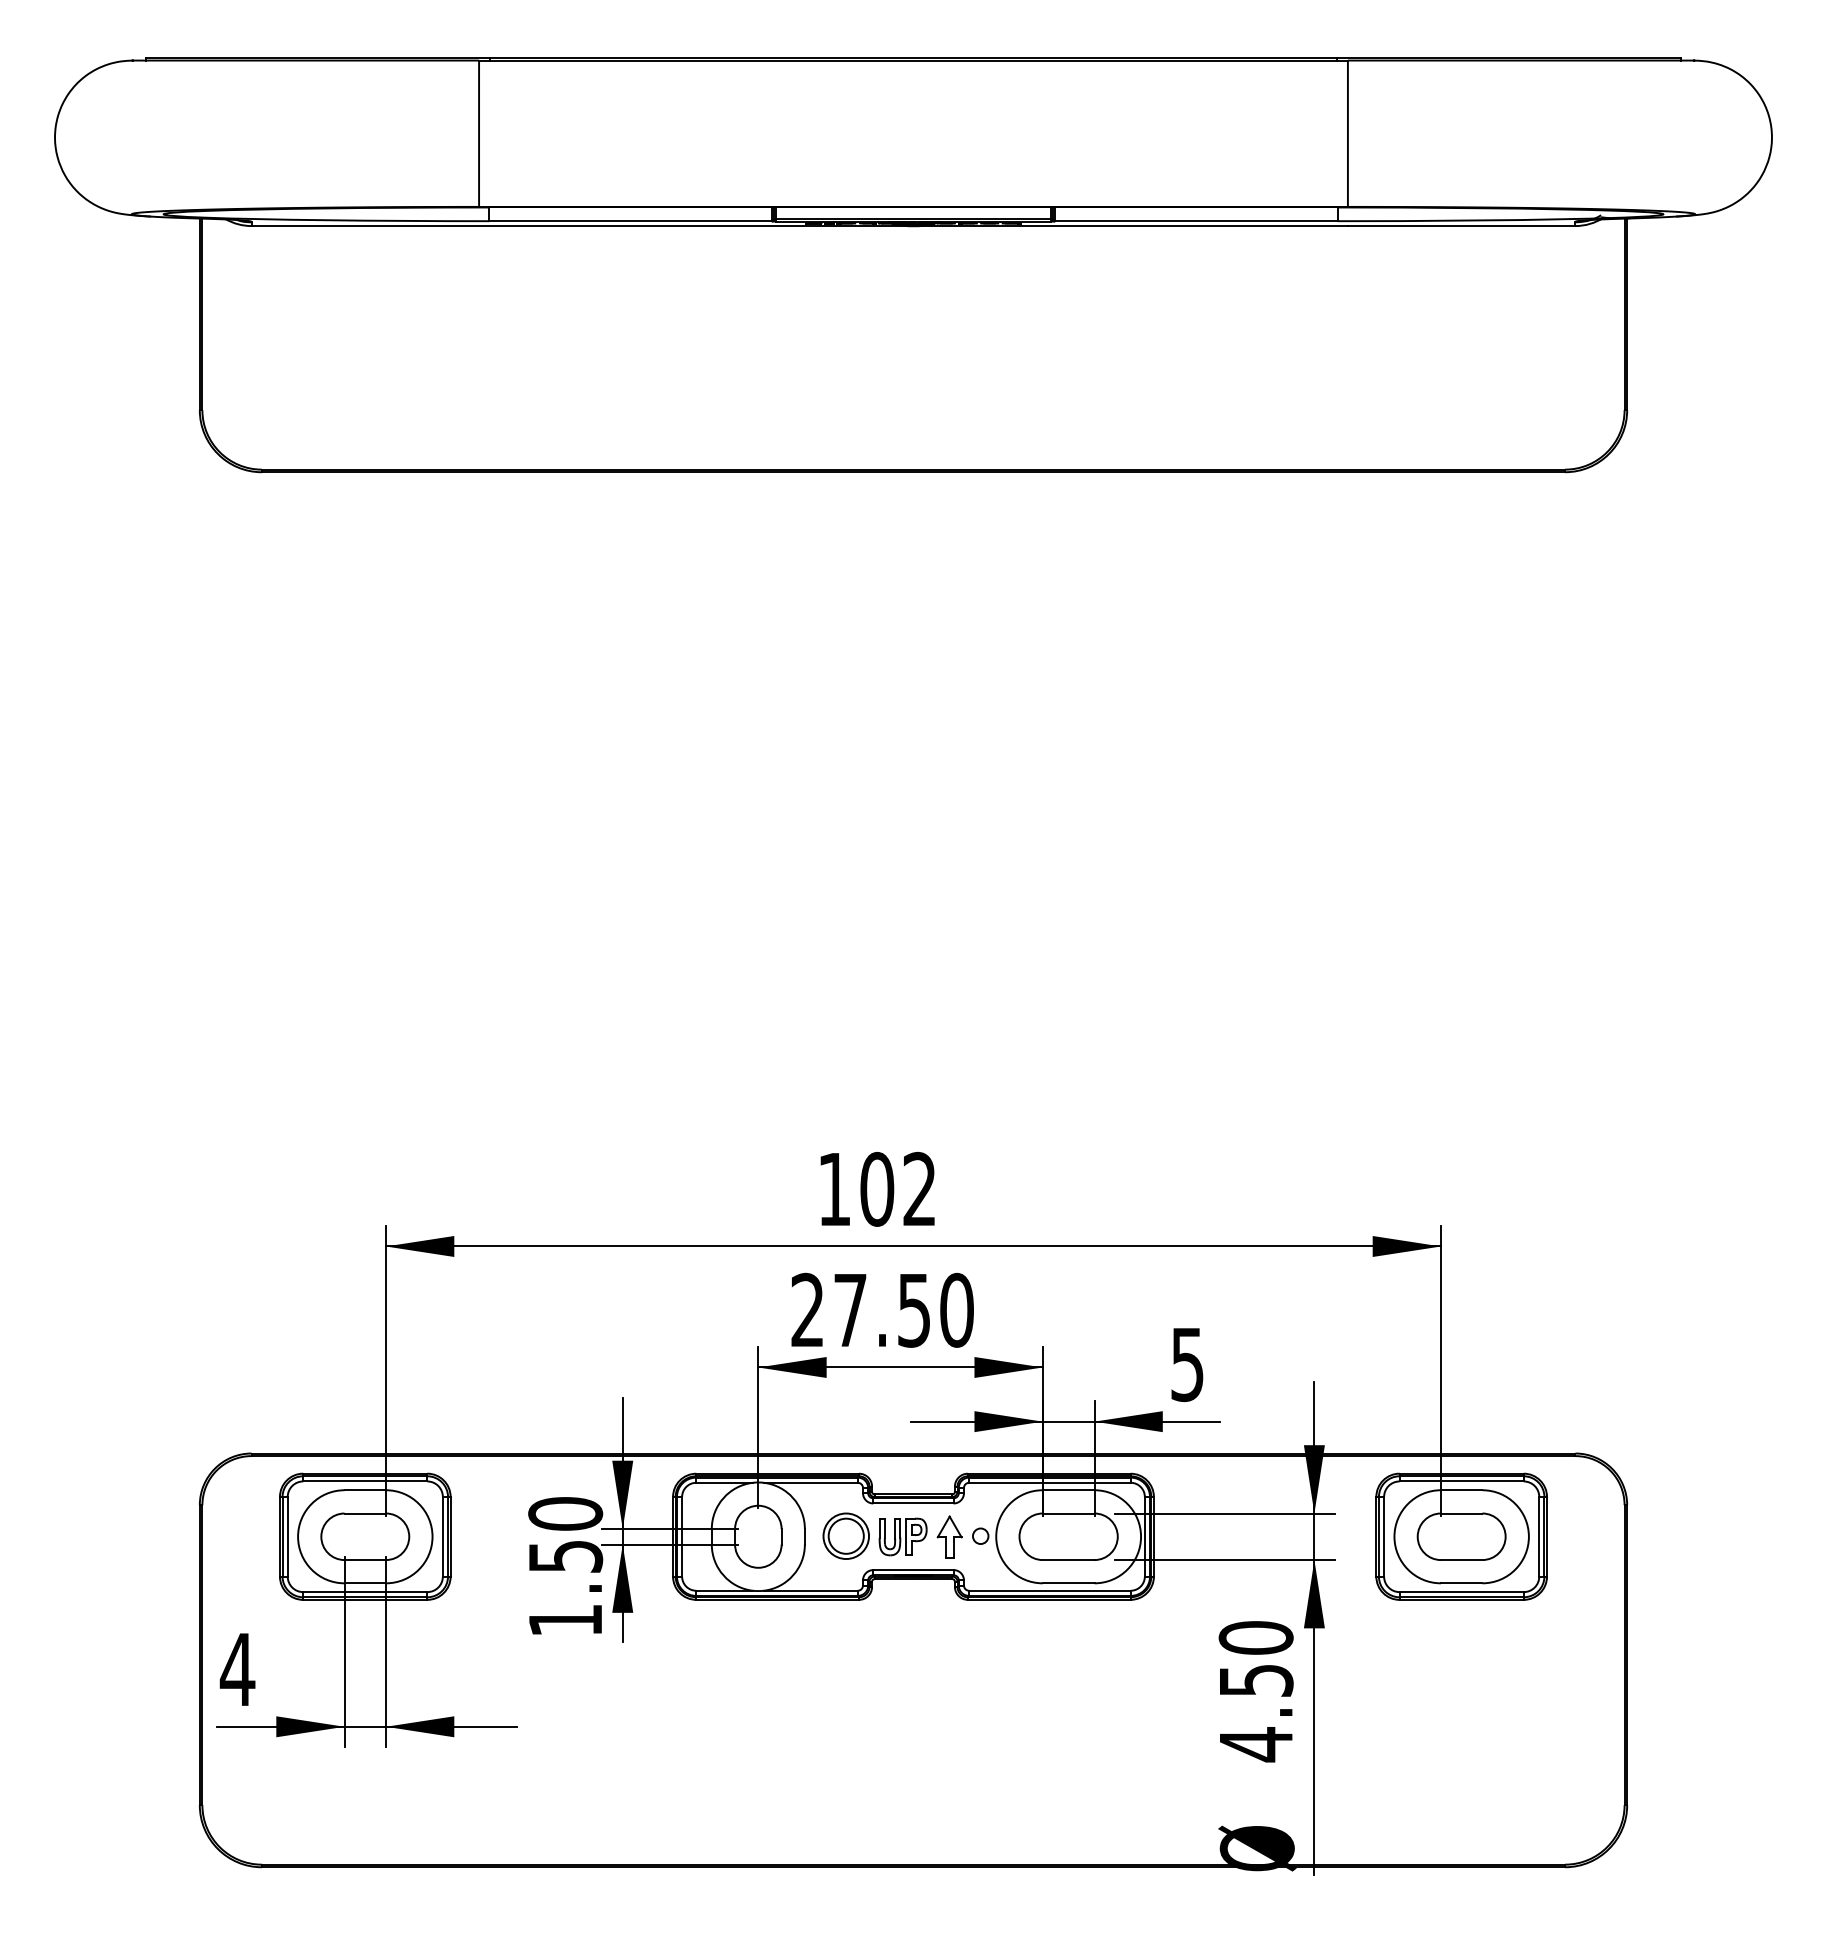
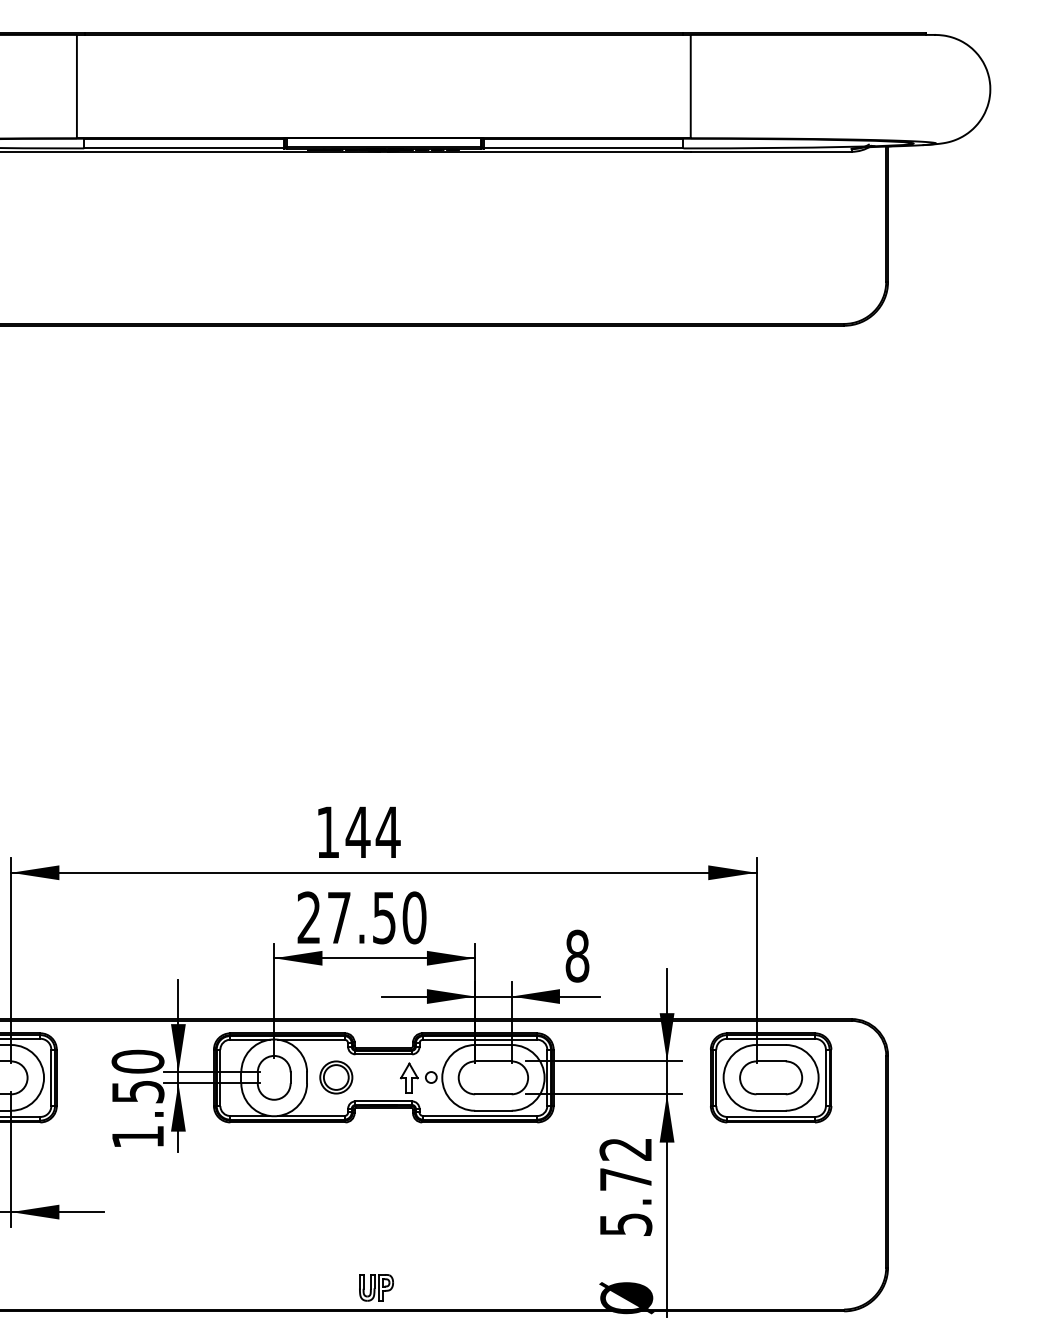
text: (898, 1188) -> (373, 831), 102 -> 144
text: (1187, 1364) -> (577, 956), 5 -> 8
part: (902, 1536) -> (376, 1287), moved
text: (1255, 1691) -> (625, 1187), 4.50 -> 5.72

